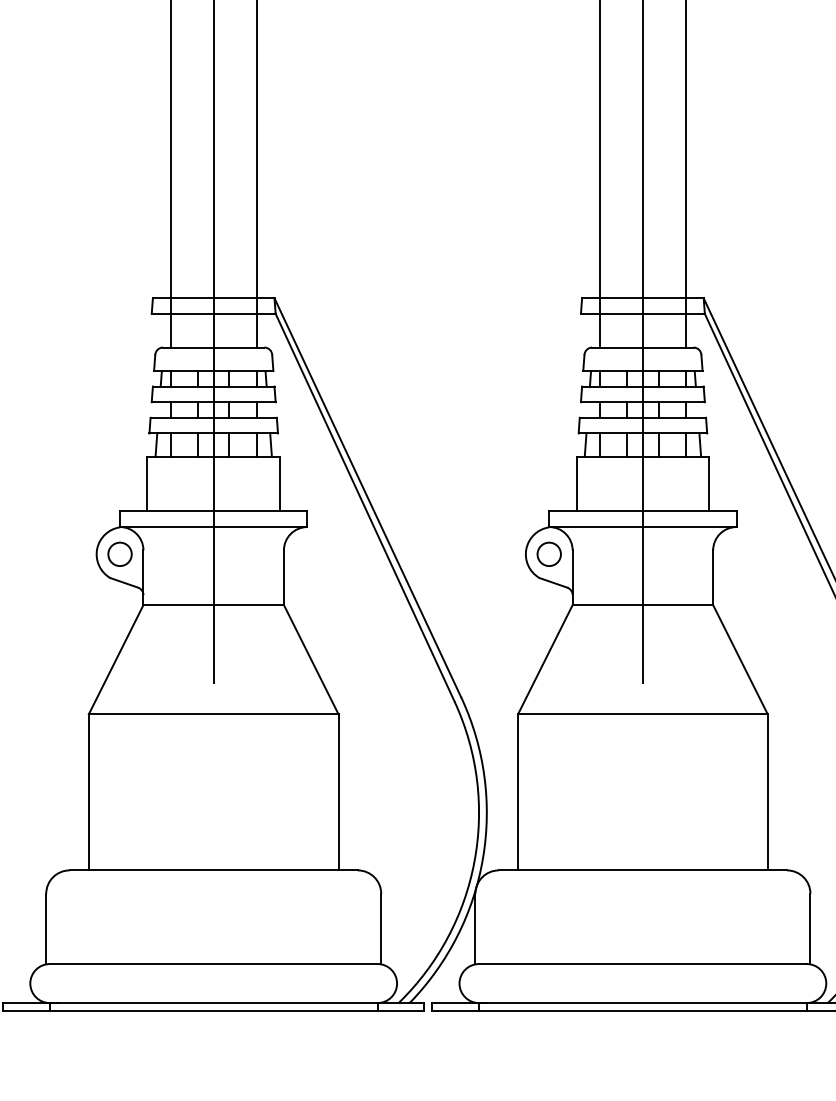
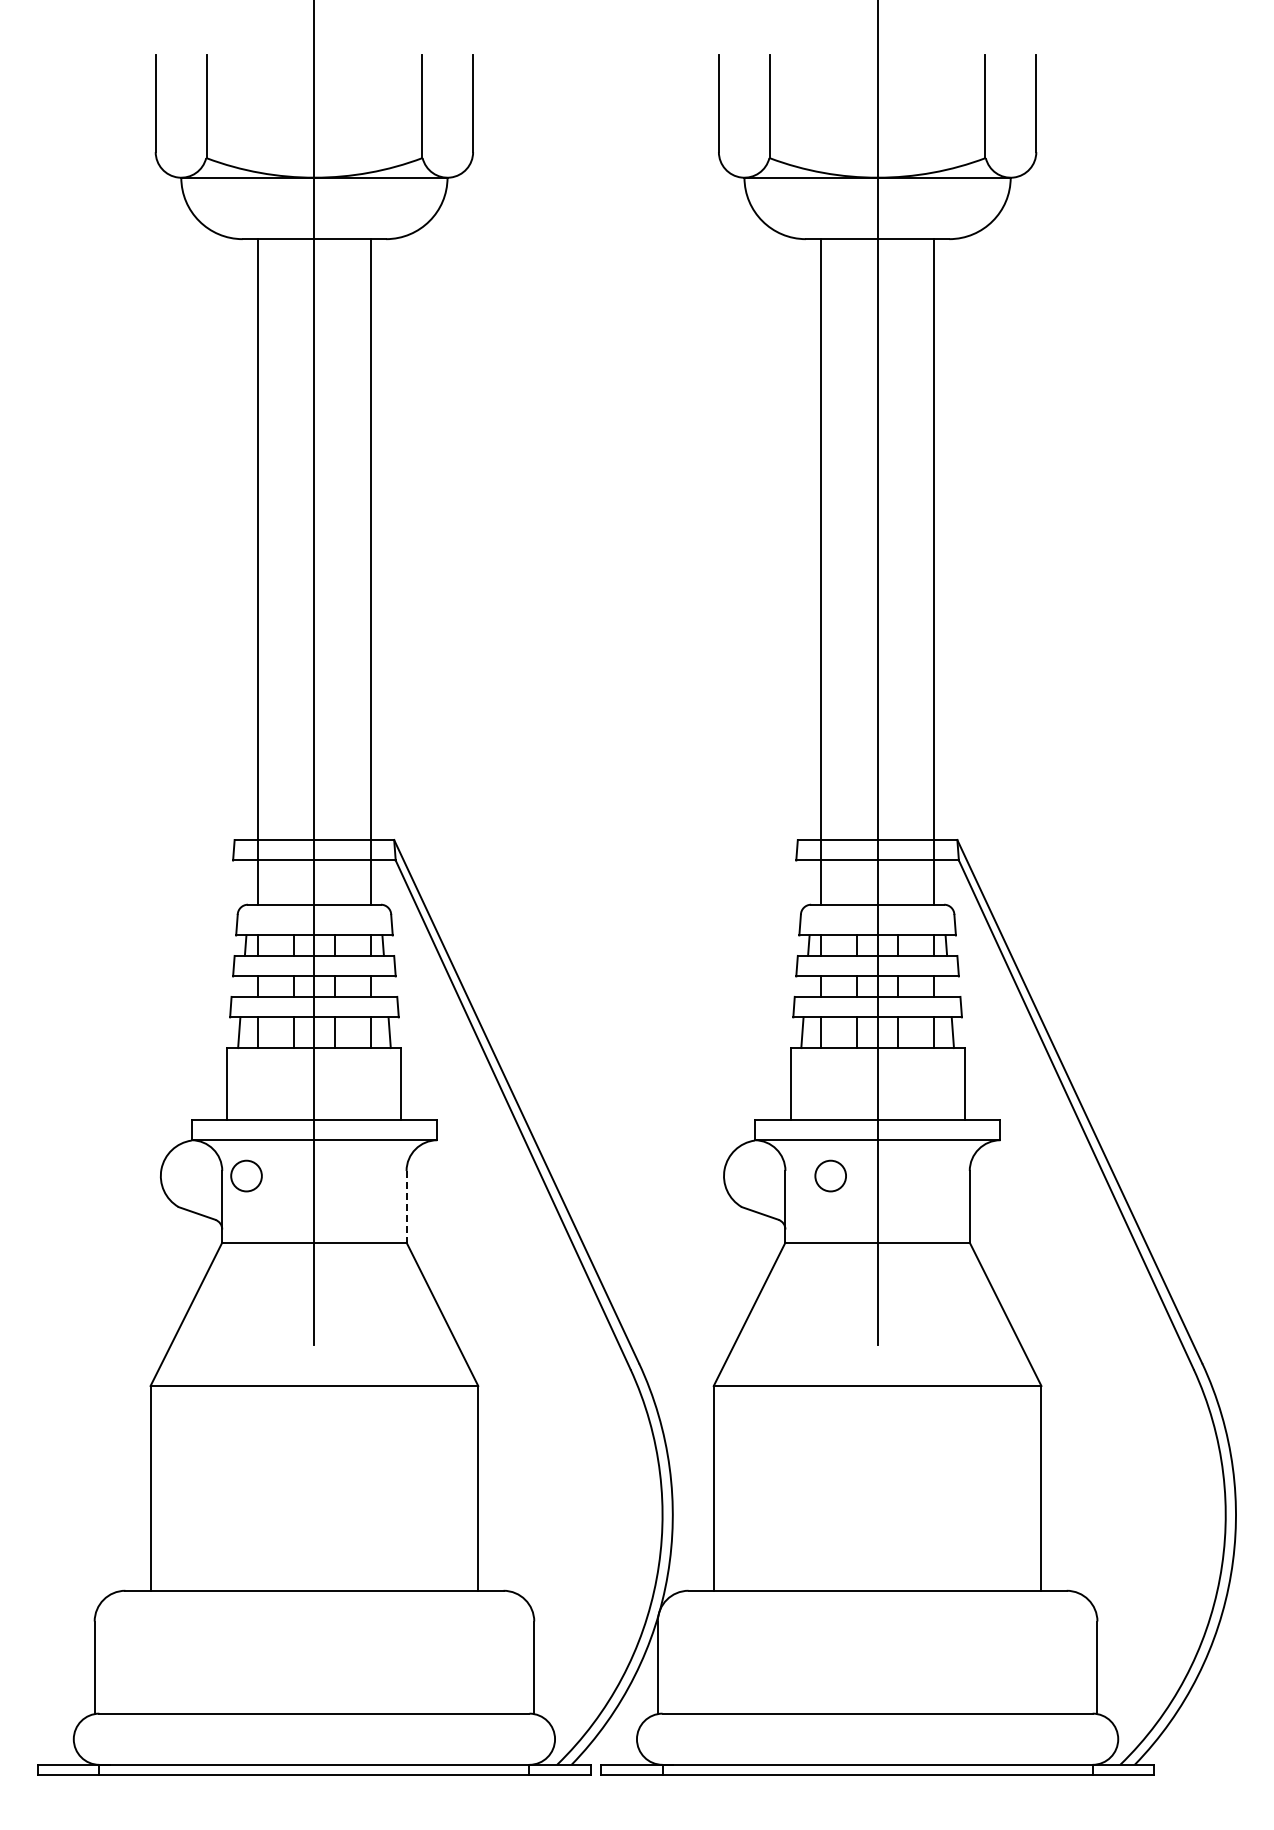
circle: (120, 553) -> (246, 1175), moved
circle: (549, 553) -> (830, 1175), moved
line: (283, 577) -> (406, 1206), solid -> dashed

